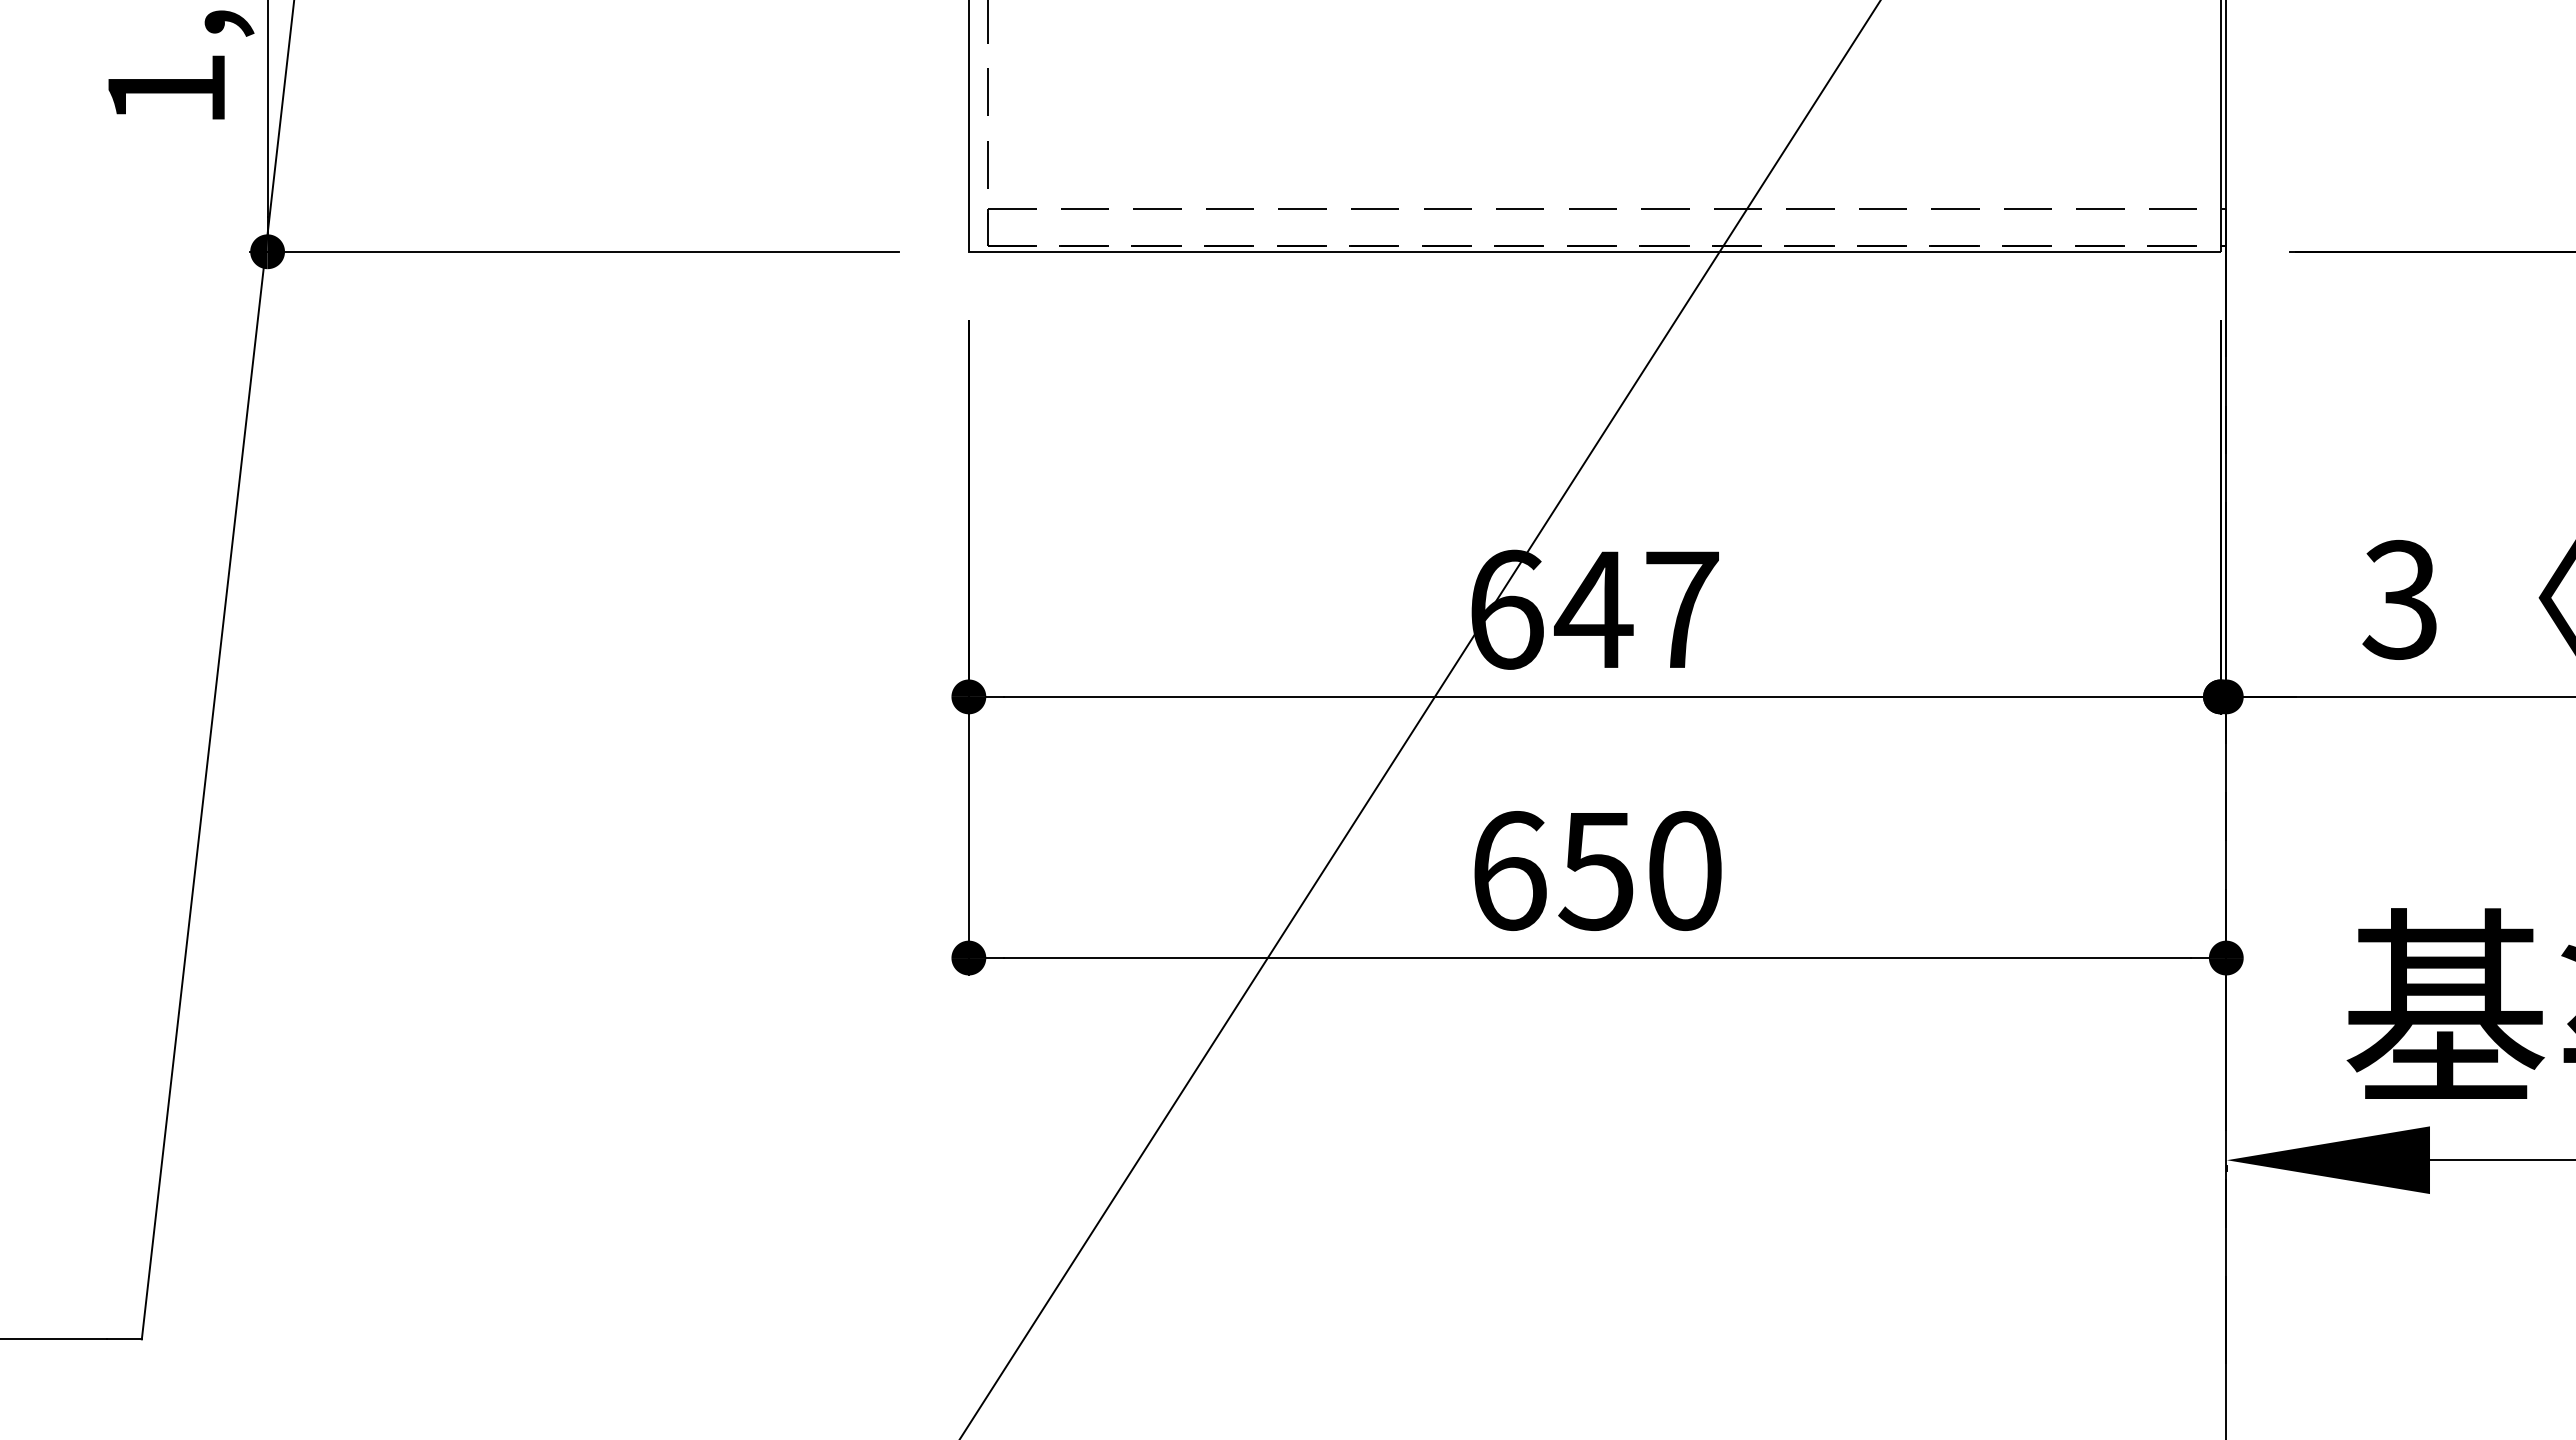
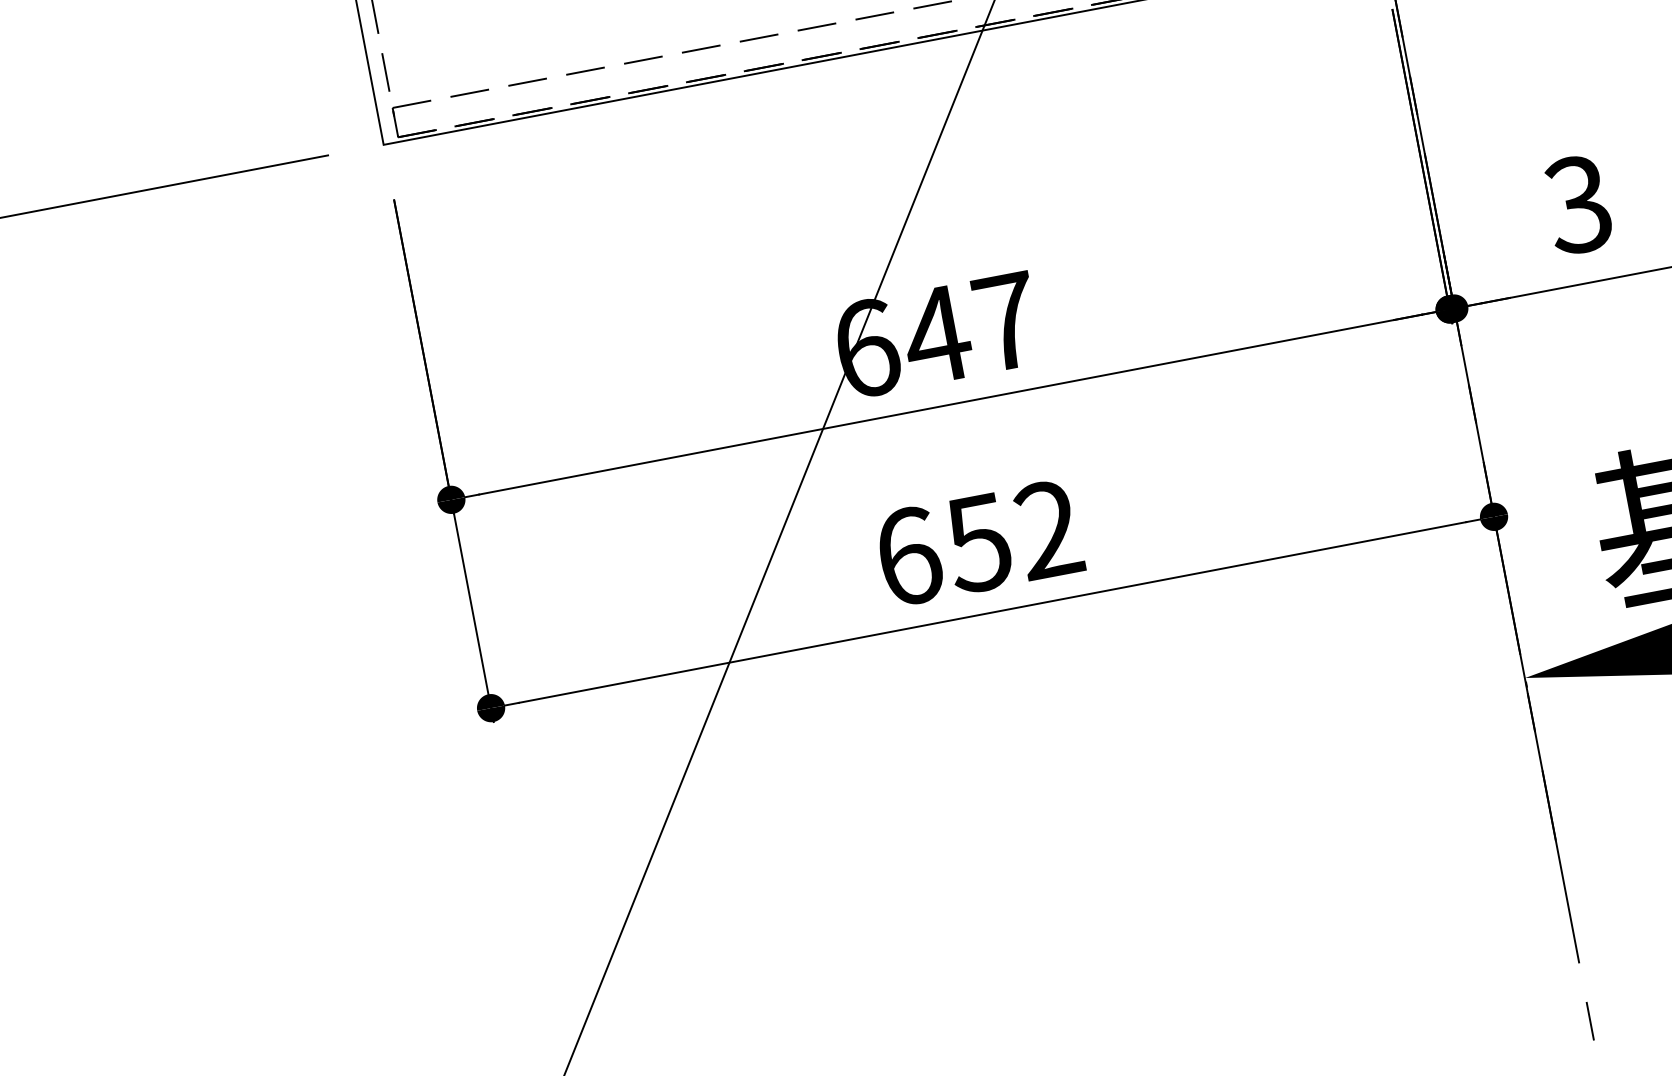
text: (1684, 871) -> (1048, 530), 650 -> 652

